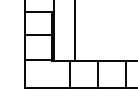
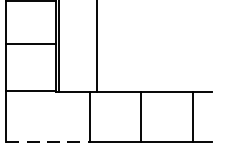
line: (47, 88) -> (47, 142), solid -> dashed

